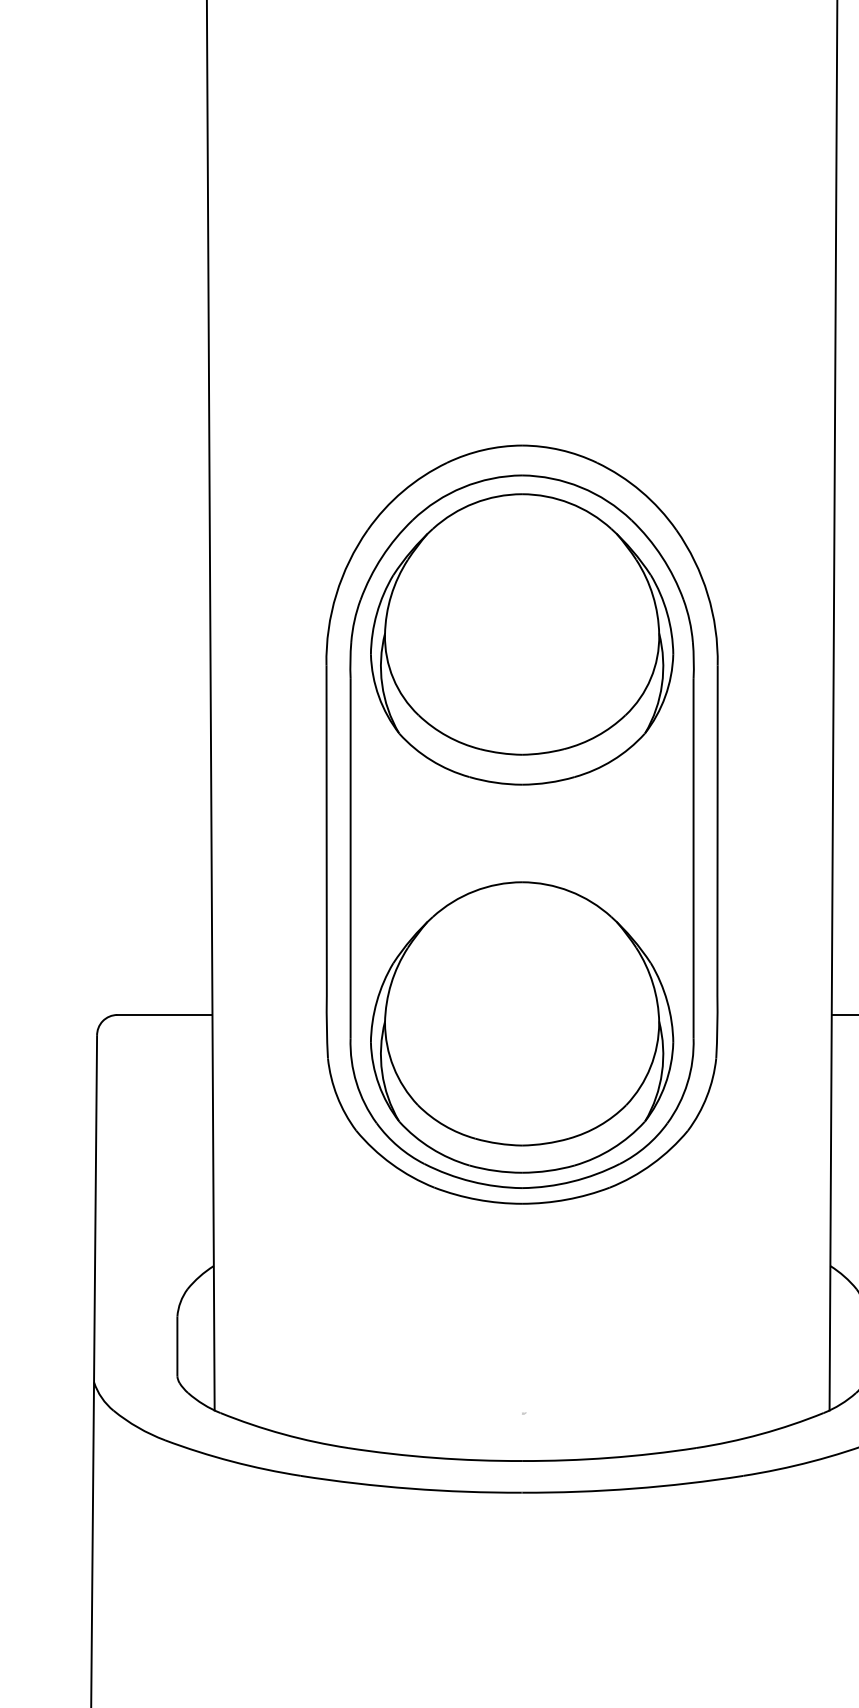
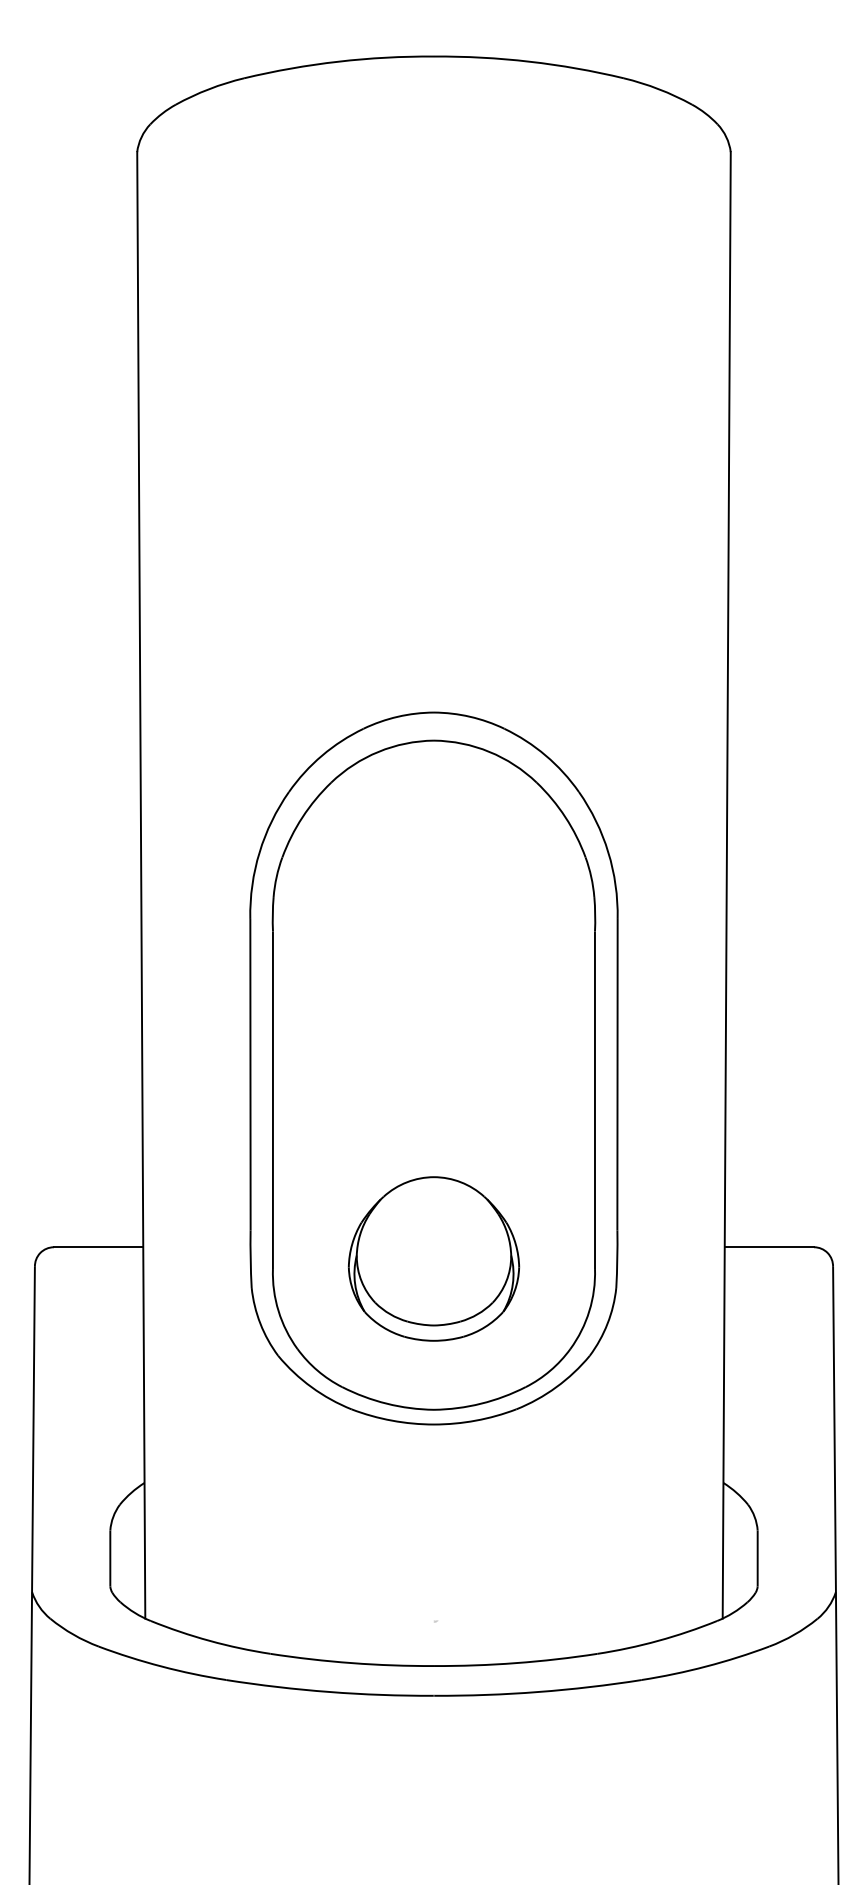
part: (521, 639) -> (433, 894), removed
part: (521, 1026) -> (433, 1258), size x0.6

